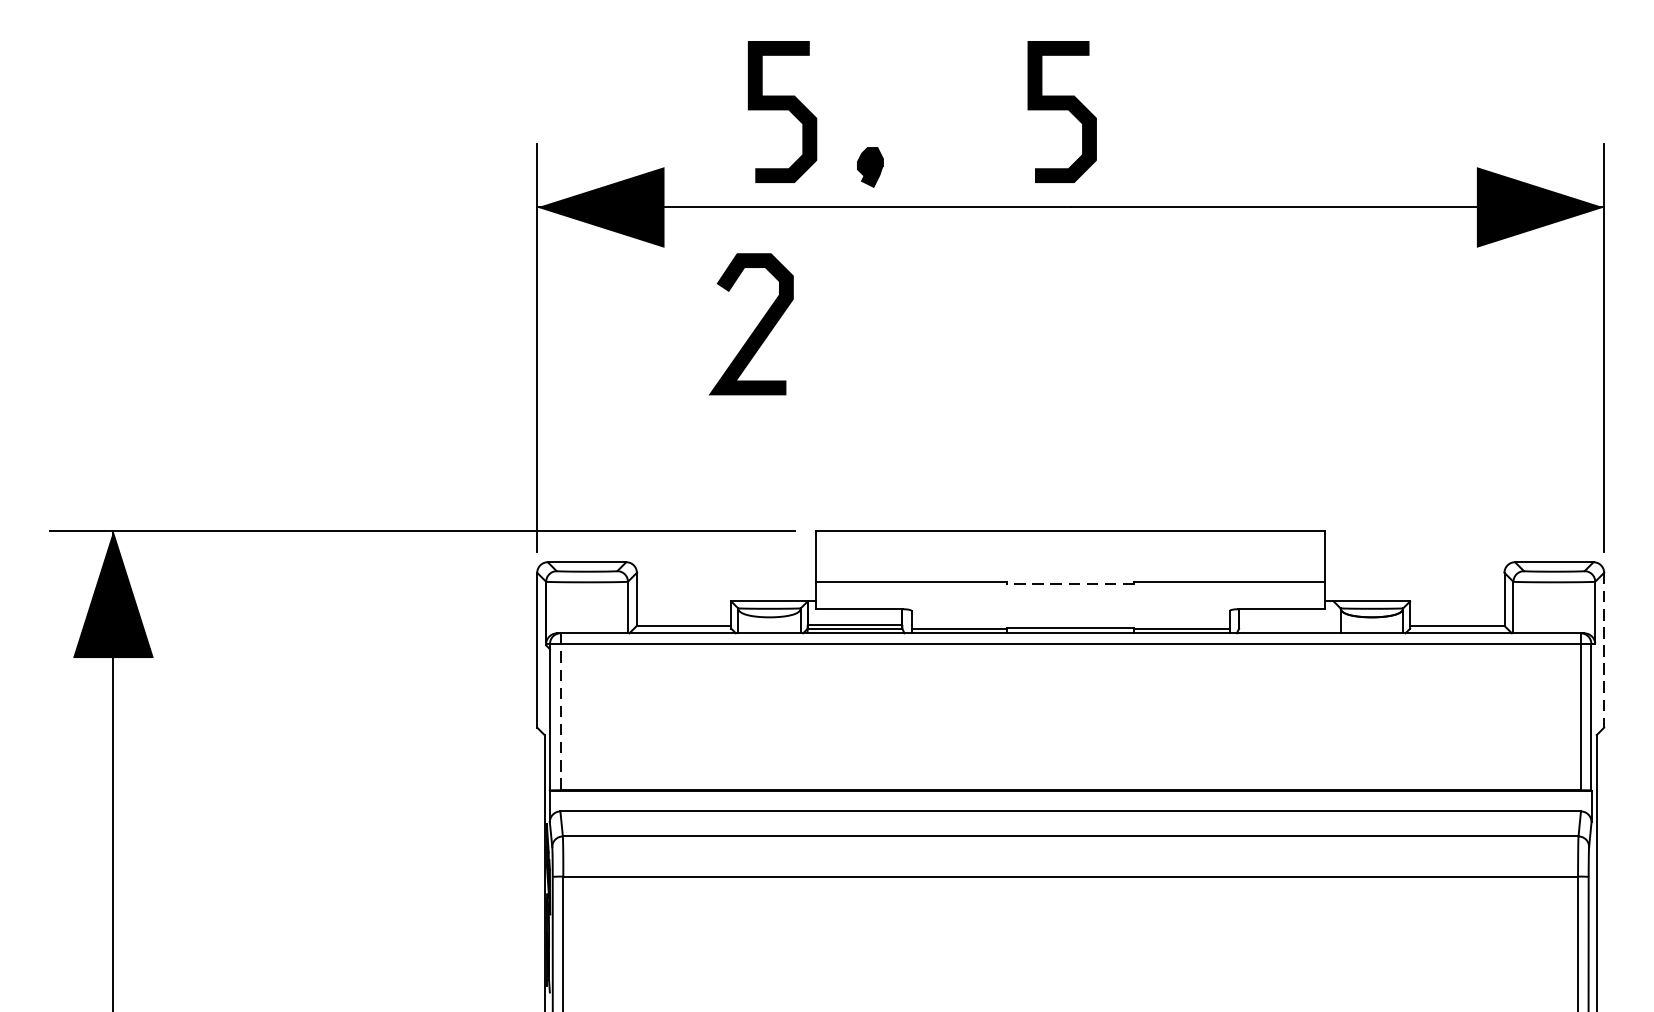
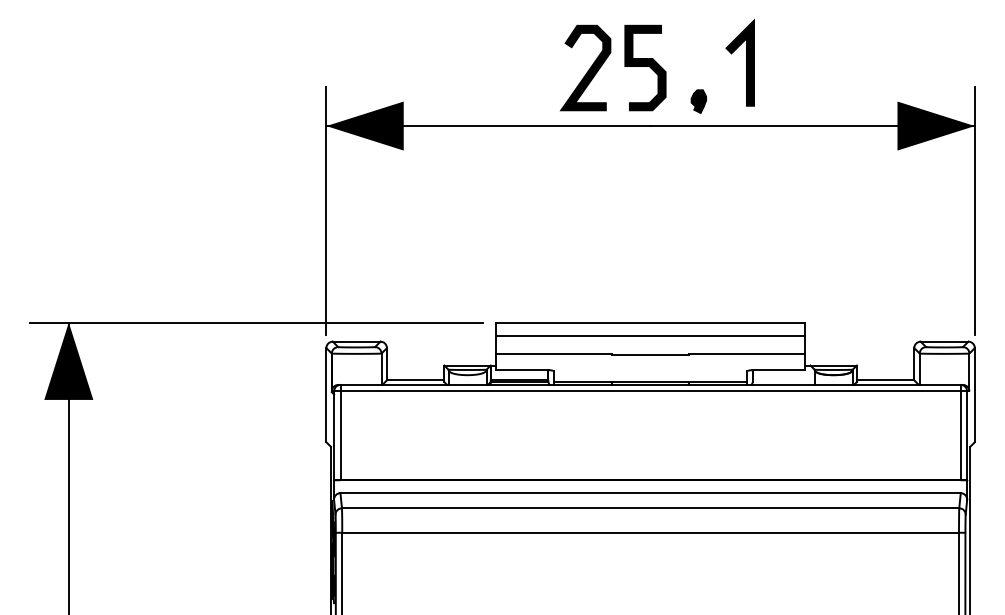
line: (1228, 102) -> (746, 62), added
curve: (782, 109) -> (475, 66), removed
part: (869, 167) -> (698, 101), moved
curve: (756, 326) -> (588, 69), moved
line: (1070, 552) -> (650, 335), added
line: (1070, 584) -> (650, 355), dashed -> solid
line: (1603, 650) -> (974, 395), dashed -> solid
line: (560, 711) -> (340, 432), dashed -> solid

